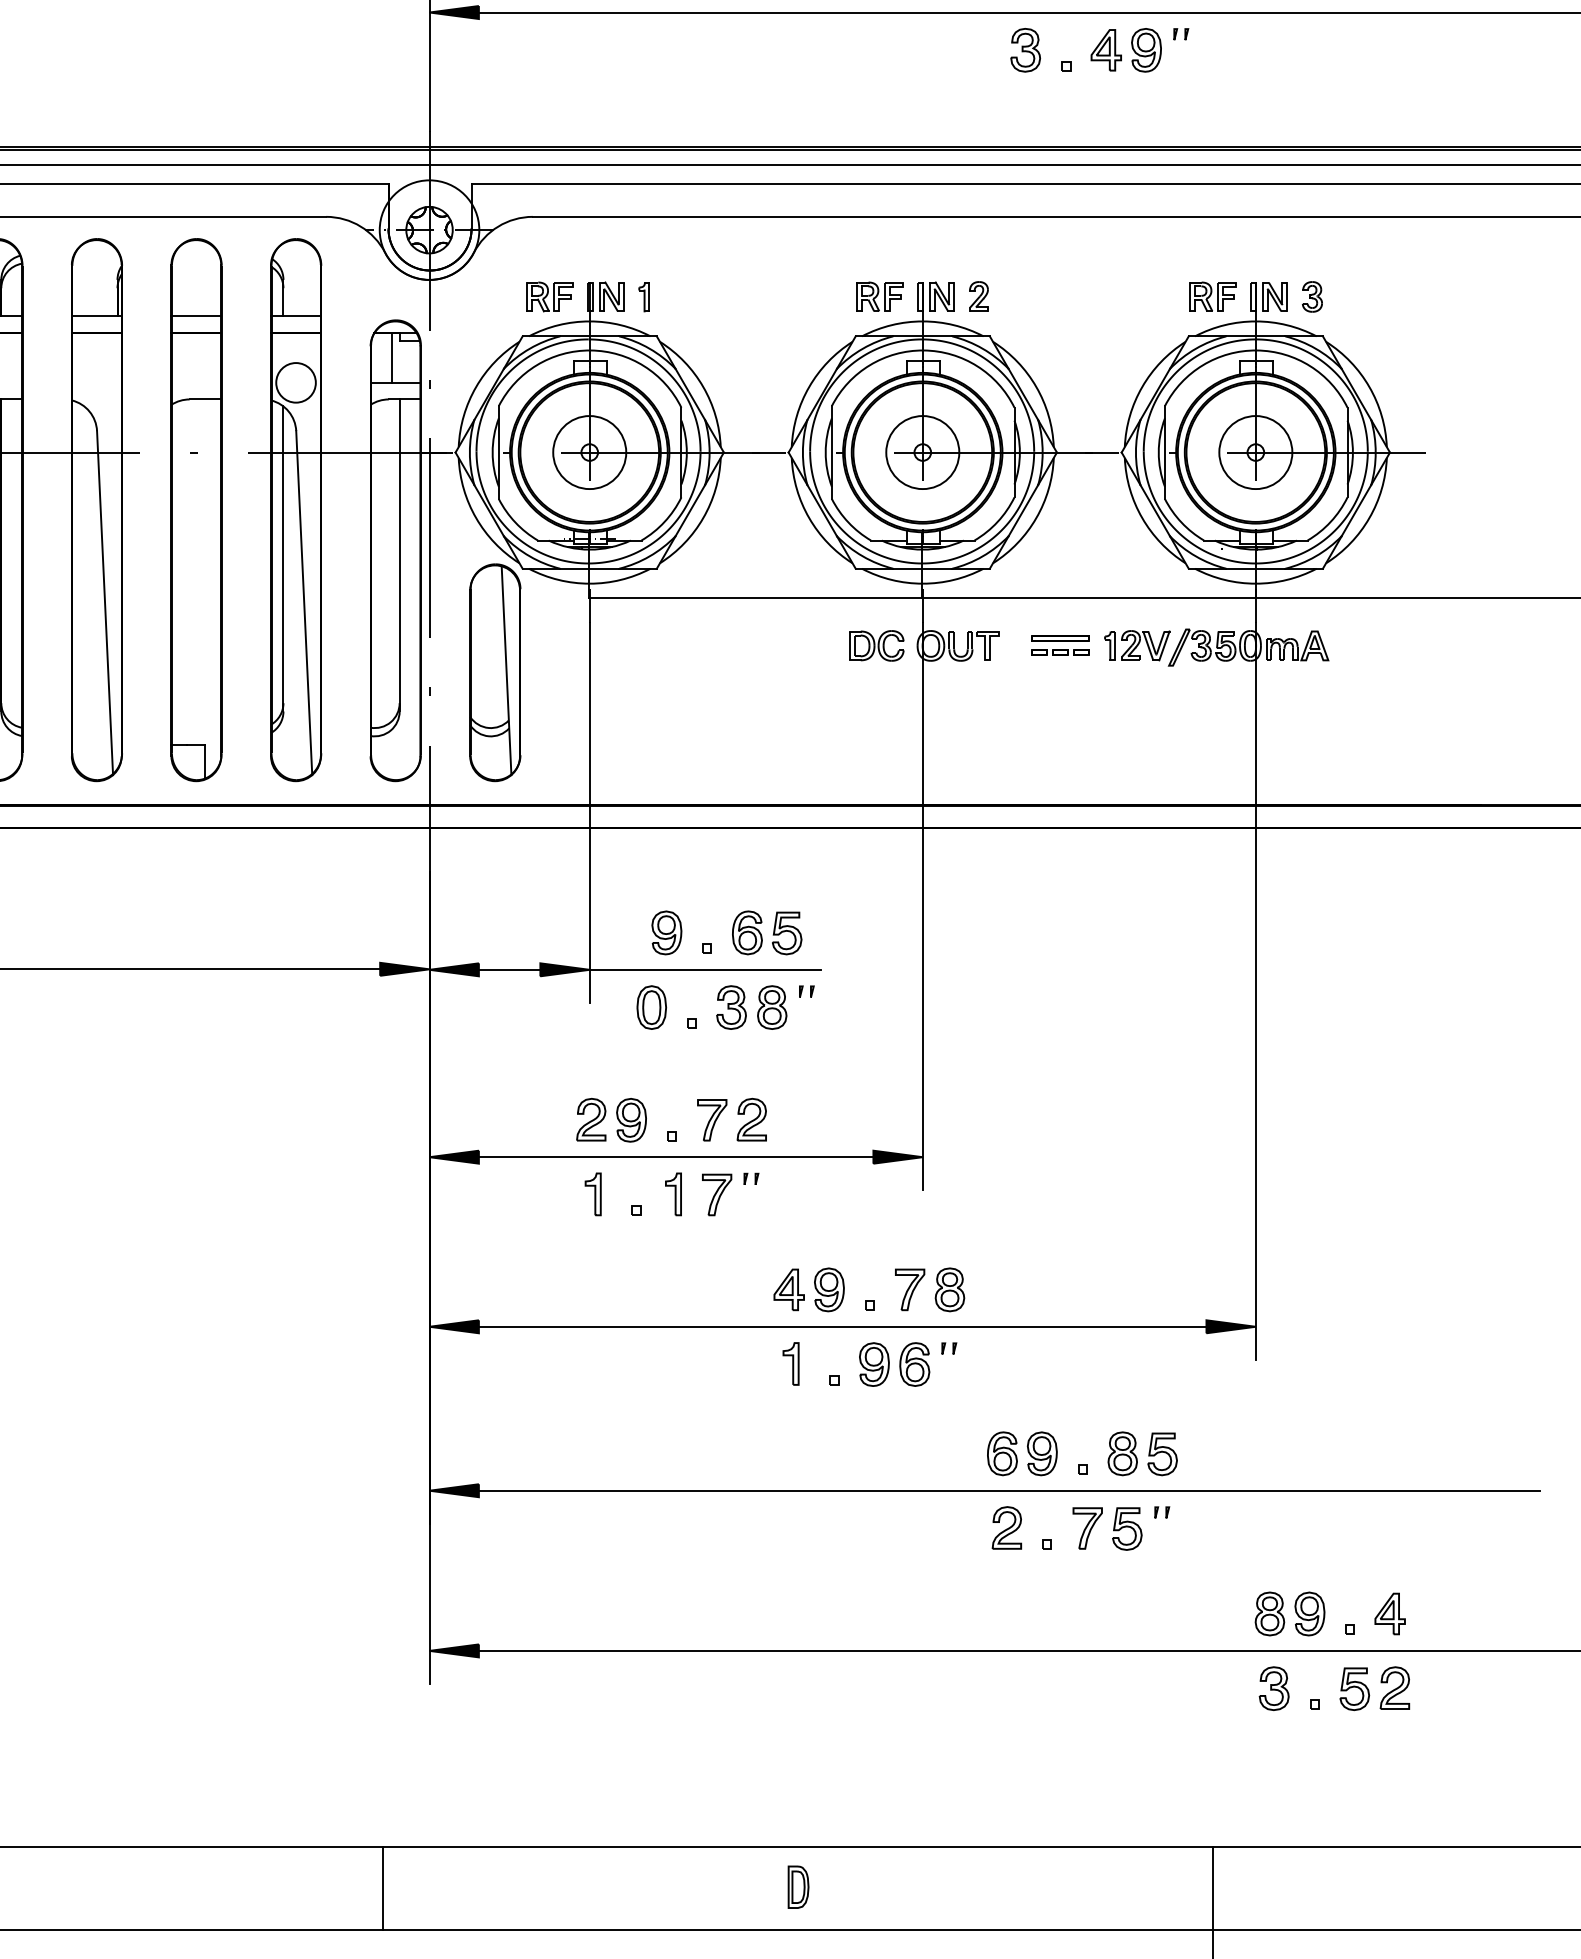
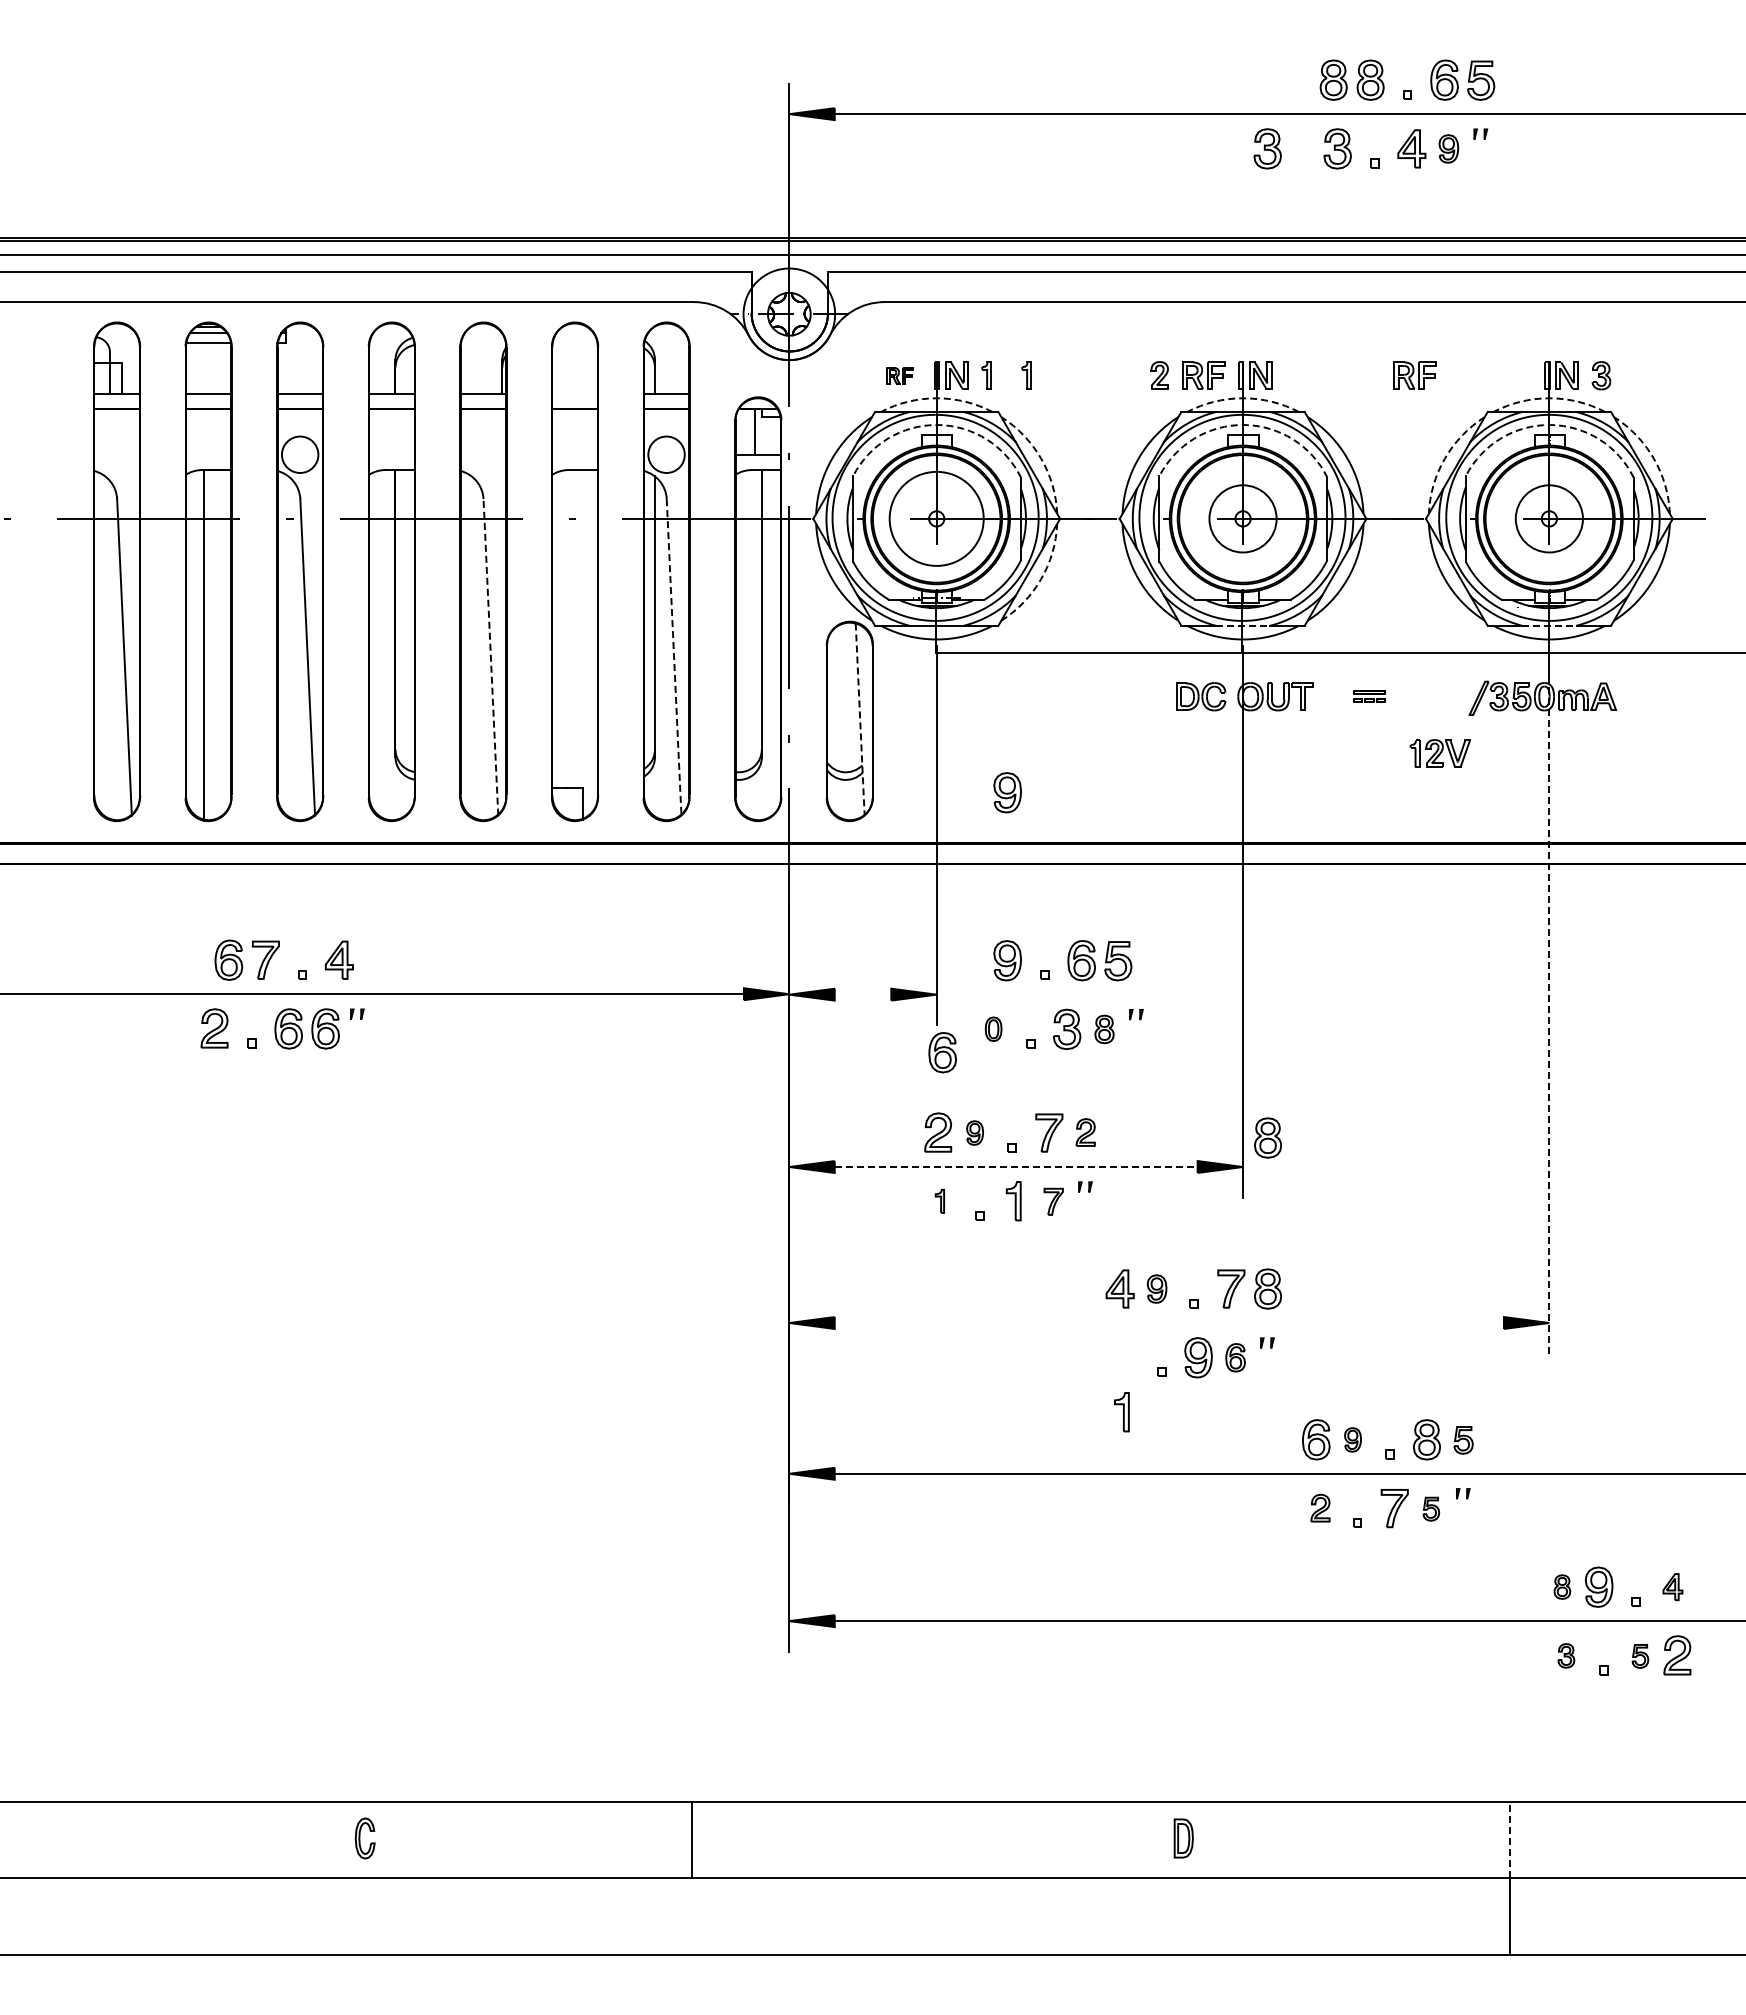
part: (949, 49) -> (1267, 148), added
part: (1146, 49) -> (1448, 148), size x0.7
part: (549, 296) -> (899, 375), size x0.6
part: (687, 296) -> (1026, 375), added
part: (978, 296) -> (1159, 375), moved
part: (1212, 296) -> (1414, 375), moved
line: (195, 316) -> (574, 393), removed
arc: (589, 321) -> (936, 398), solid -> dashed
arc: (923, 321) -> (1243, 398), solid -> dashed
arc: (1255, 321) -> (1549, 398), solid -> dashed
arc: (590, 351) -> (937, 425), solid -> dashed
arc: (923, 351) -> (1243, 425), solid -> dashed
arc: (1257, 351) -> (1550, 425), solid -> dashed
arc: (703, 386) -> (1041, 458), solid -> dashed
arc: (1141, 386) -> (1444, 458), solid -> dashed
arc: (1369, 386) -> (1653, 458), solid -> dashed
circle: (589, 452) -> (936, 518), size x1.4
arc: (703, 518) -> (1041, 579), solid -> dashed
line: (923, 568) -> (1243, 625), solid -> dashed
line: (1255, 568) -> (1549, 625), solid -> dashed
line: (104, 602) -> (490, 656), solid -> dashed
line: (304, 603) -> (674, 657), solid -> dashed
part: (1060, 644) -> (1369, 695), size x0.6
part: (1136, 645) -> (1439, 753), moved
line: (506, 671) -> (860, 720), solid -> dashed
part: (666, 750) -> (1007, 792), added
line: (509, 969) -> (862, 994), removed
line: (704, 969) -> (1042, 994), removed
line: (1255, 991) -> (1549, 1014), solid -> dashed
part: (651, 1006) -> (993, 1028), size x0.6
part: (772, 1007) -> (1104, 1029), size x0.7
part: (596, 1032) -> (942, 1052), added
part: (630, 1119) -> (974, 1132), size x0.6
part: (751, 1119) -> (1085, 1132), size x0.7
part: (950, 1125) -> (1268, 1137), added
line: (676, 1157) -> (1016, 1167), solid -> dashed
part: (592, 1194) -> (939, 1201), size x0.6
part: (716, 1194) -> (1053, 1201), size x0.7
part: (828, 1289) -> (1156, 1288), size x0.7
line: (841, 1327) -> (1168, 1323), removed
part: (790, 1364) -> (1121, 1412), moved
part: (914, 1364) -> (1235, 1357), size x0.7
part: (1041, 1453) -> (1352, 1439), size x0.6
part: (1162, 1454) -> (1463, 1440), size x0.7
part: (1007, 1528) -> (1320, 1508), size x0.7
part: (1127, 1529) -> (1431, 1509), size x0.6
part: (1270, 1613) -> (1562, 1586), size x0.6
part: (1389, 1613) -> (1672, 1586), size x0.7
part: (1274, 1688) -> (1566, 1655), size x0.6
part: (1354, 1689) -> (1640, 1656), size x0.6
part: (798, 1887) -> (1183, 1838), moved
line: (382, 1888) -> (691, 1839), moved
line: (1213, 1888) -> (1510, 1839), solid -> dashed

